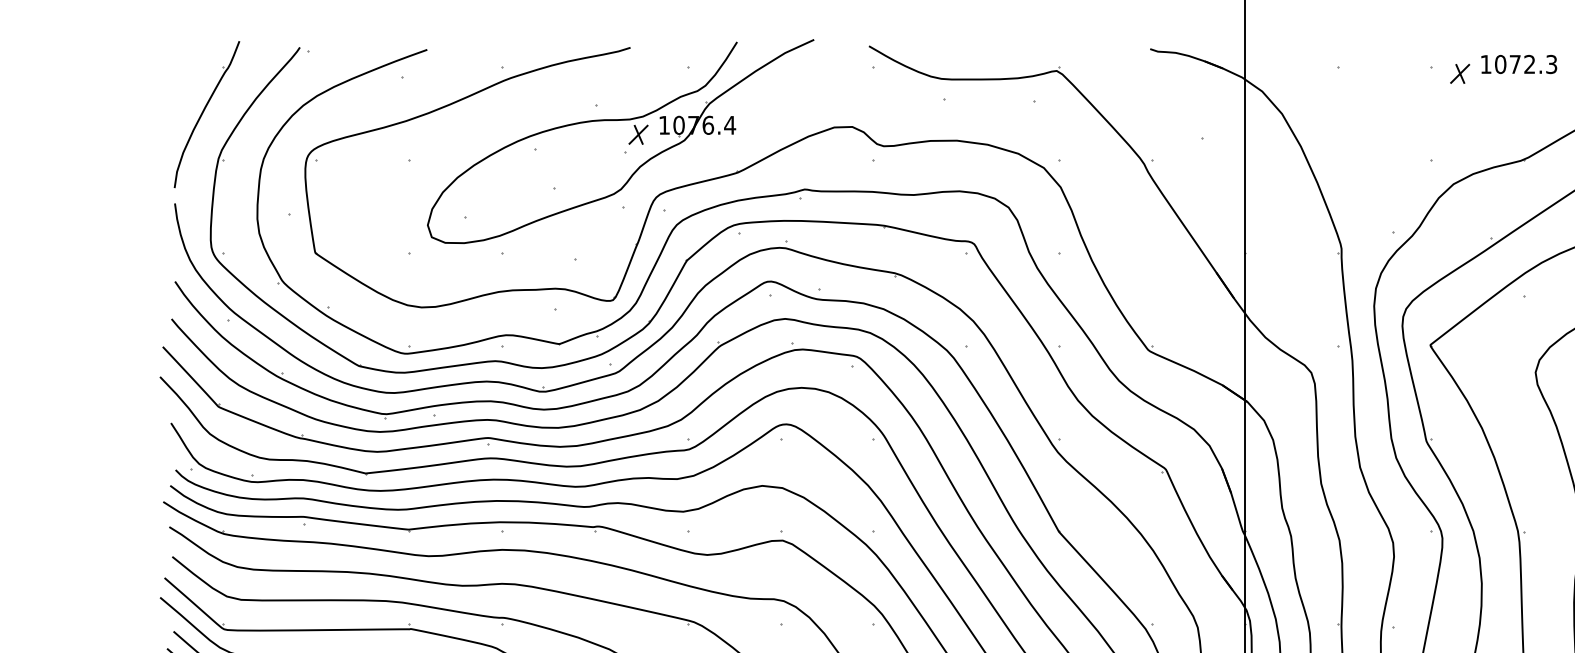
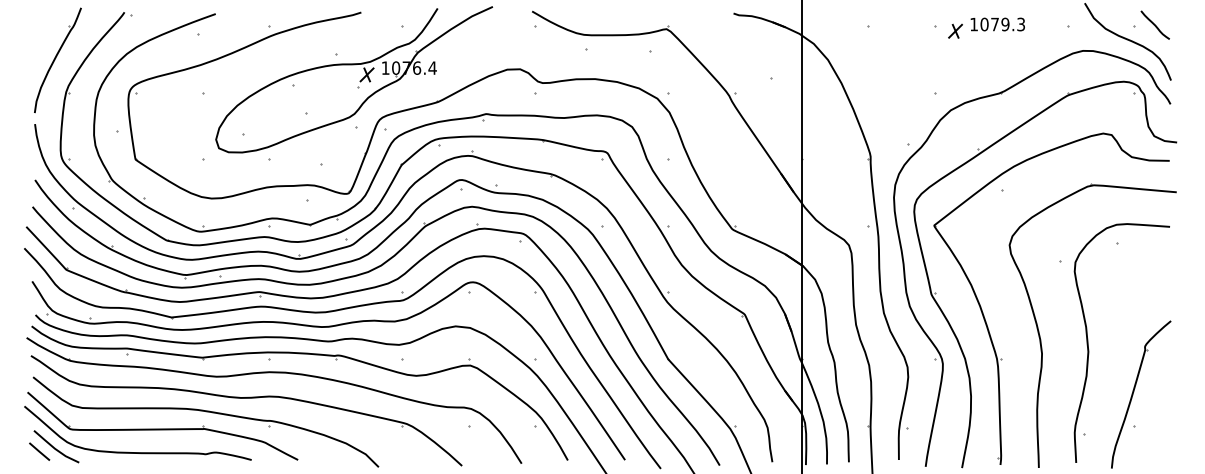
text: (1529, 64) -> (1005, 24), 1072.3 -> 1079.3

